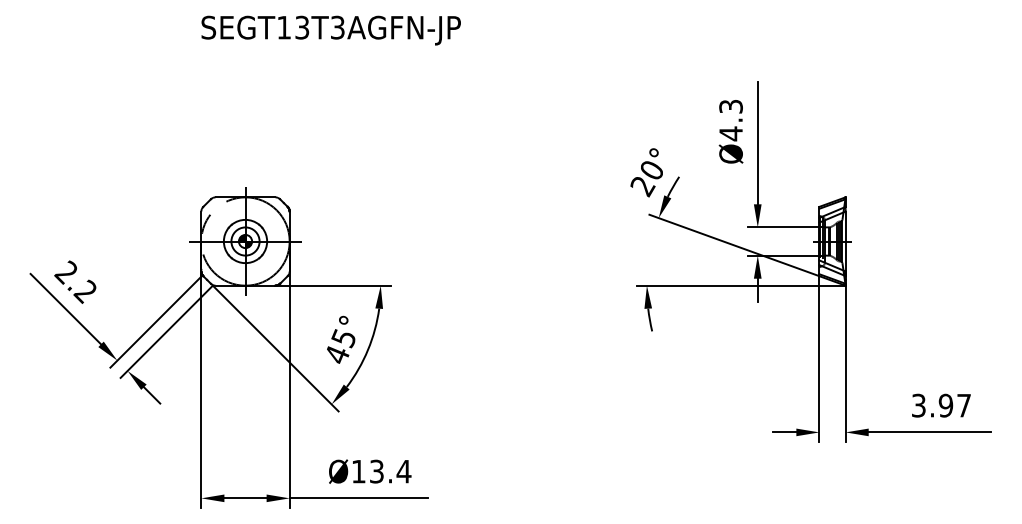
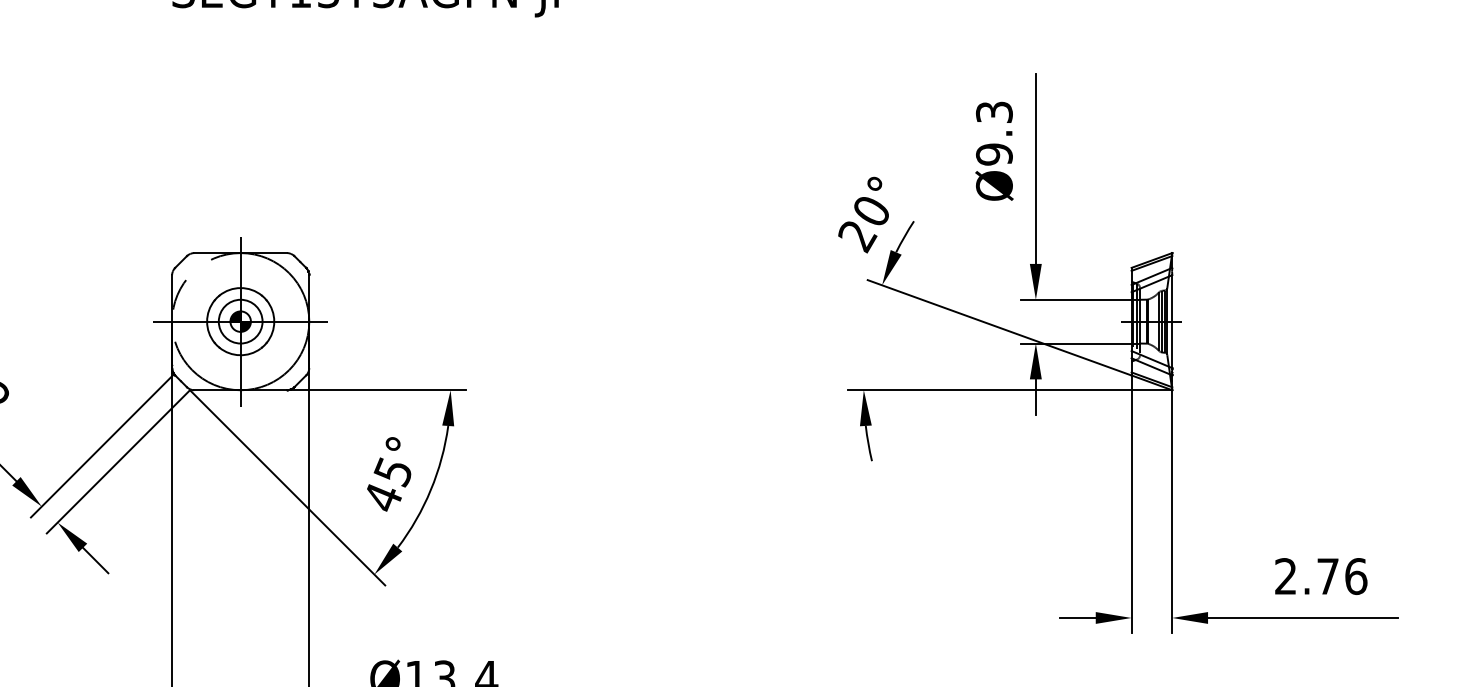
text: (730, 133) -> (993, 153), Ø4.3 -> Ø9.3
text: (941, 405) -> (1321, 576), 3.97 -> 2.76

